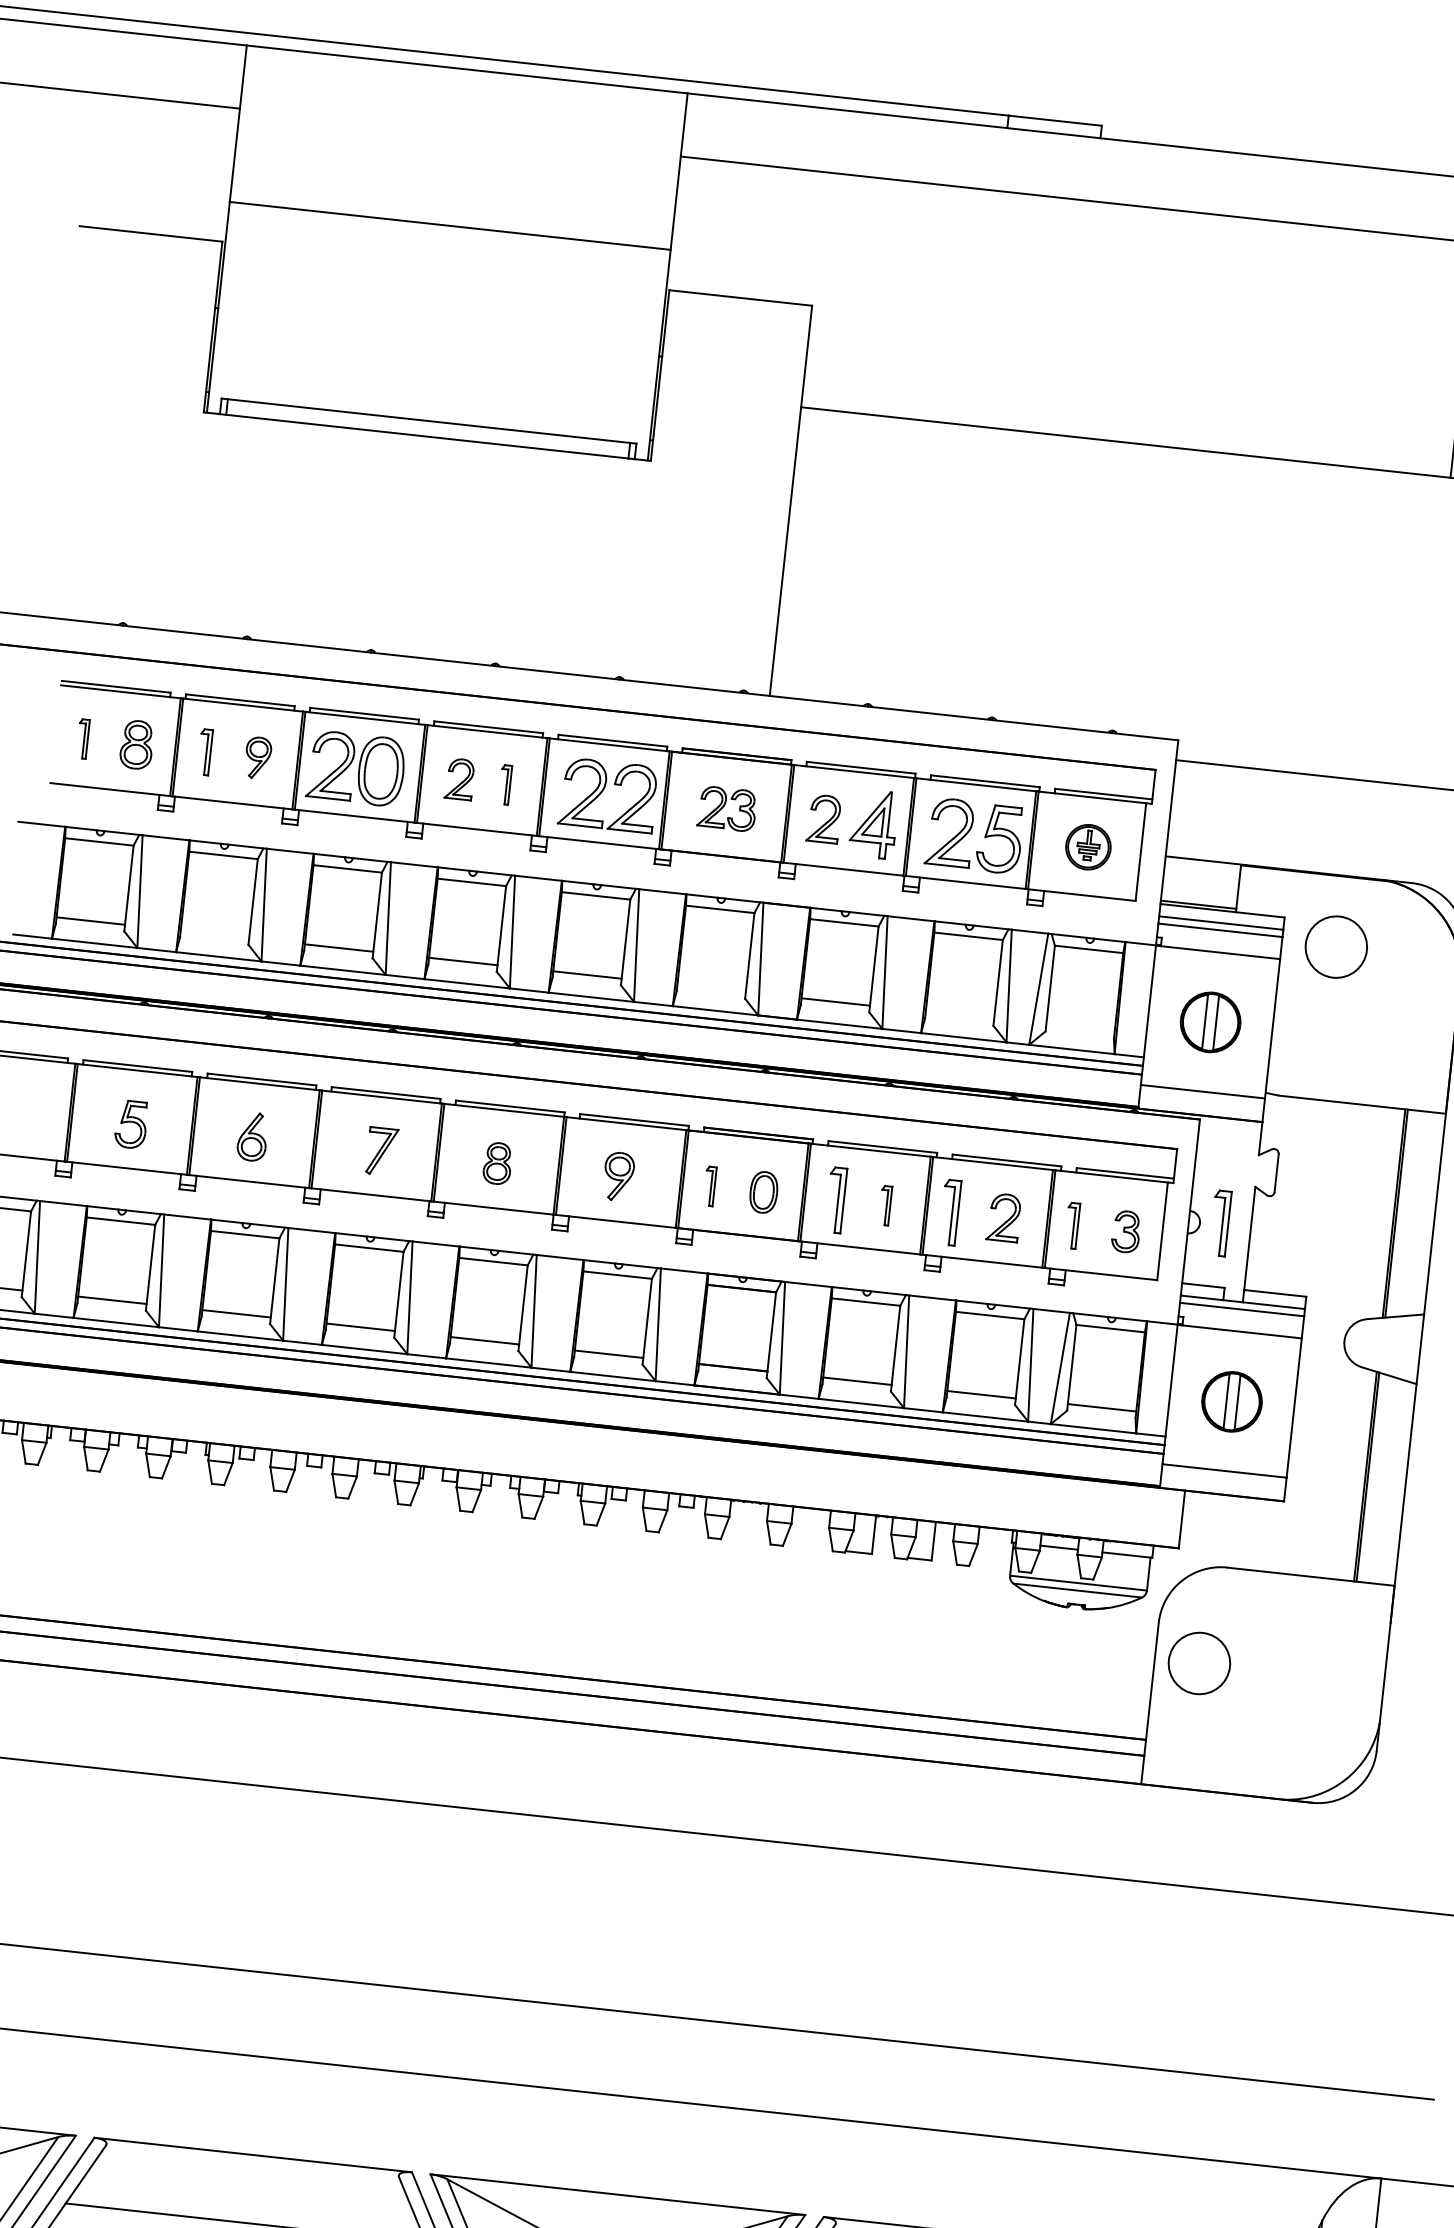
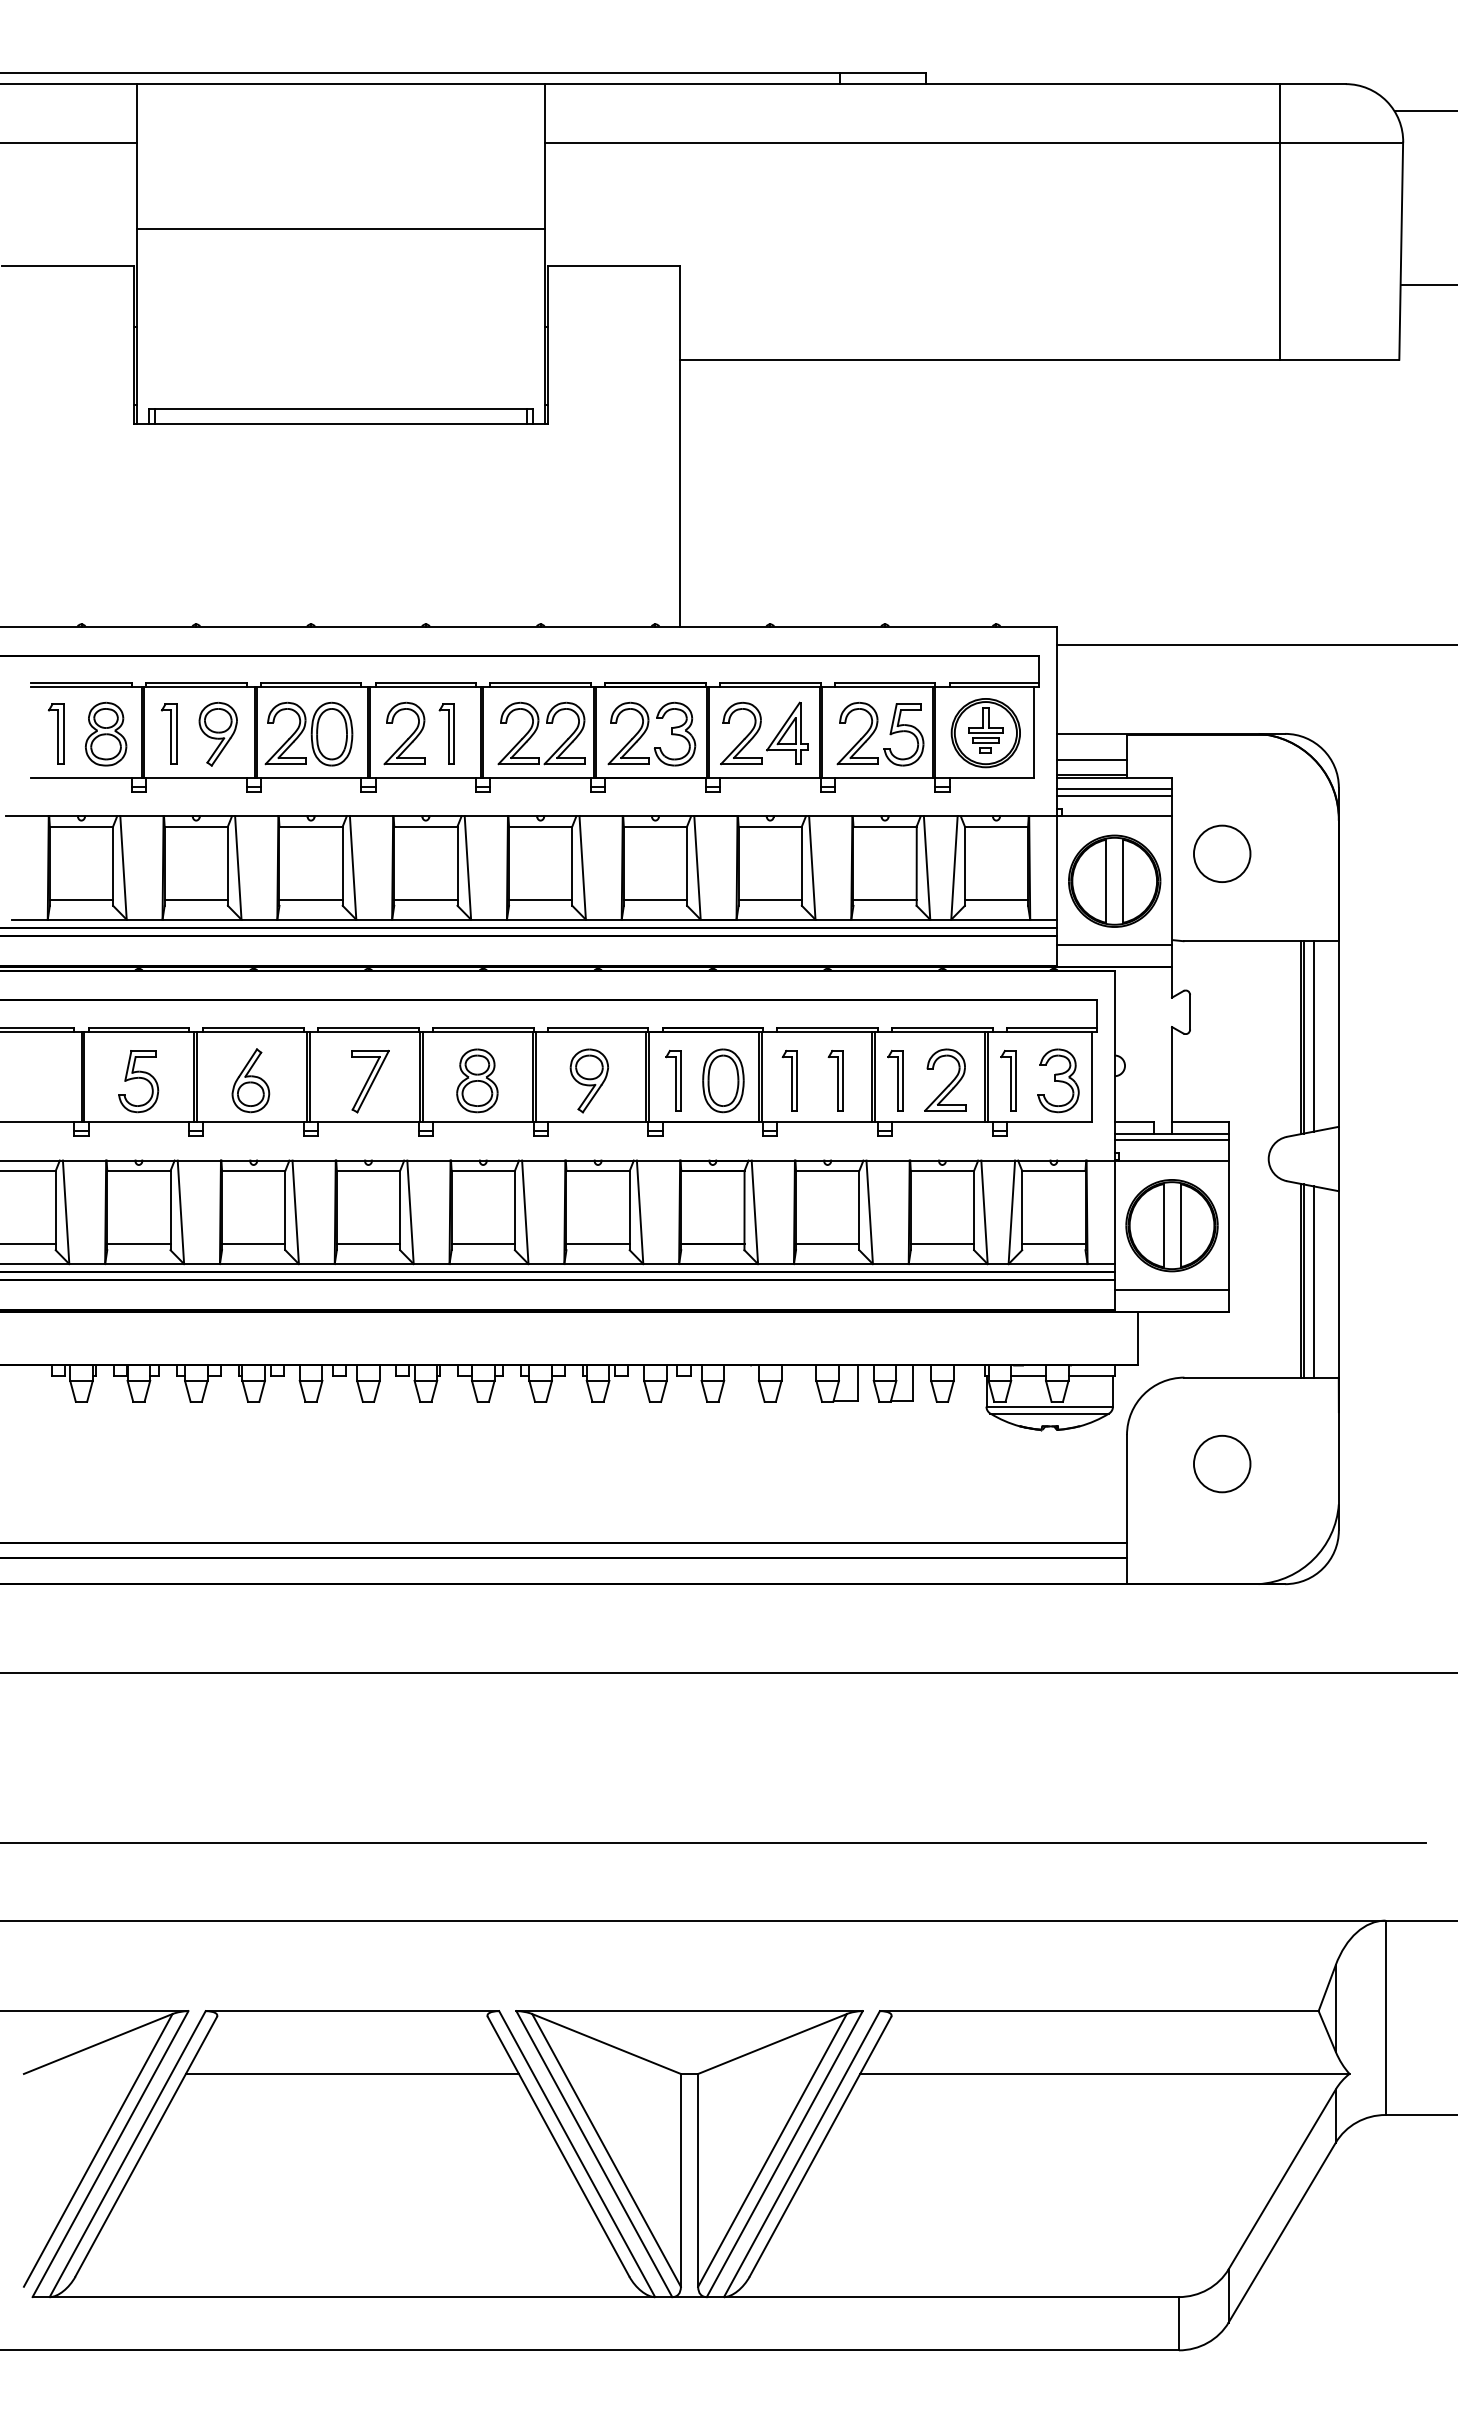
part: (83, 738) -> (56, 733), size x1.67
part: (137, 744) -> (106, 733), size x1.43
part: (204, 751) -> (168, 733), size x1.43
part: (257, 757) -> (217, 733), size x1.67
part: (459, 779) -> (404, 733), size x1.67
part: (505, 784) -> (446, 733), size x1.67
part: (726, 808) -> (651, 733), size x1.67
part: (824, 818) -> (741, 733), size x1.43
part: (1088, 847) -> (985, 733), size x1.67
line: (1200, 889) -> (1092, 760), added
line: (214, 934) -> (195, 899), added
circle: (1336, 946) -> (1222, 853), moved
line: (711, 988) -> (655, 899), added
line: (959, 1015) -> (884, 899), added
part: (1210, 1021) -> (1114, 880), size x1.67
line: (1080, 1028) -> (996, 899), added
part: (131, 1124) -> (138, 1081), size x1.43
part: (252, 1136) -> (250, 1080), size x1.43
part: (382, 1151) -> (370, 1081), size x1.43
part: (497, 1163) -> (477, 1080), size x1.67
part: (617, 1176) -> (588, 1080), size x1.43
part: (709, 1186) -> (673, 1080), size x1.67
part: (763, 1192) -> (723, 1080), size x1.67
part: (885, 1205) -> (835, 1080), size x1.67
line: (1407, 1213) -> (1313, 1036), added
part: (1004, 1217) -> (945, 1079), size x1.43
part: (1220, 1223) -> (1143, 1063), removed
part: (1072, 1225) -> (1008, 1080), size x1.43
part: (1126, 1231) -> (1058, 1080), size x1.67
part: (1231, 1401) -> (1171, 1225), size x1.67
line: (1378, 1478) -> (1313, 1281), added
circle: (1199, 1662) -> (1222, 1463), moved

